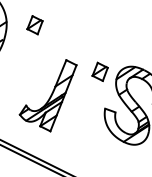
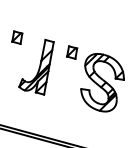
part: (100, 71) -> (72, 52), moved
part: (47, 92) -> (36, 66), moved

